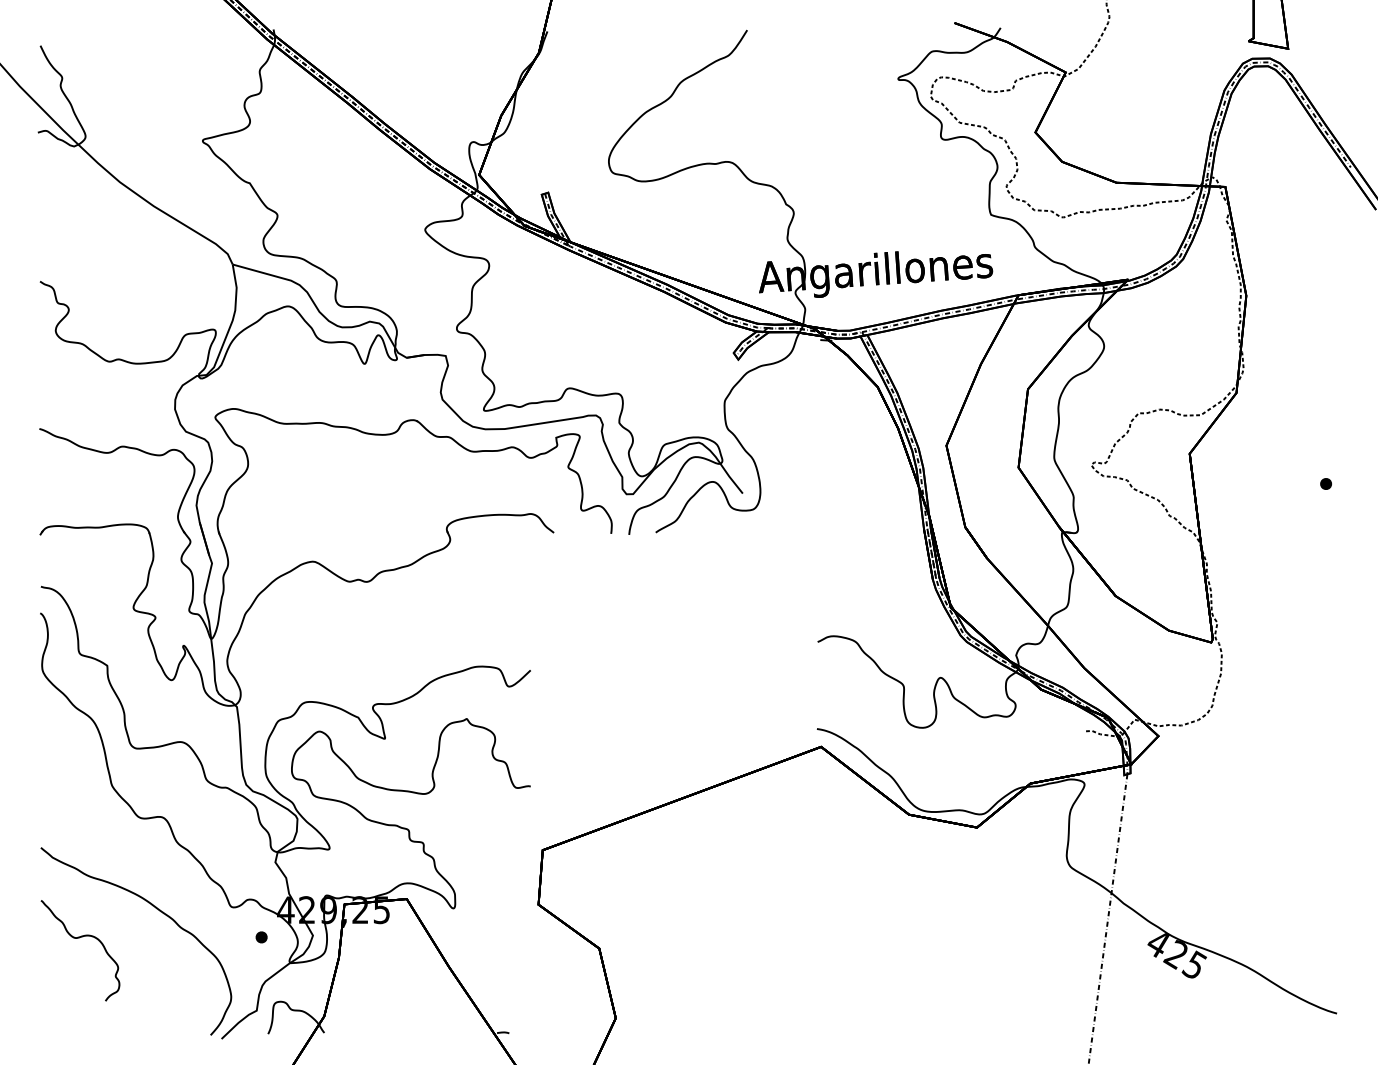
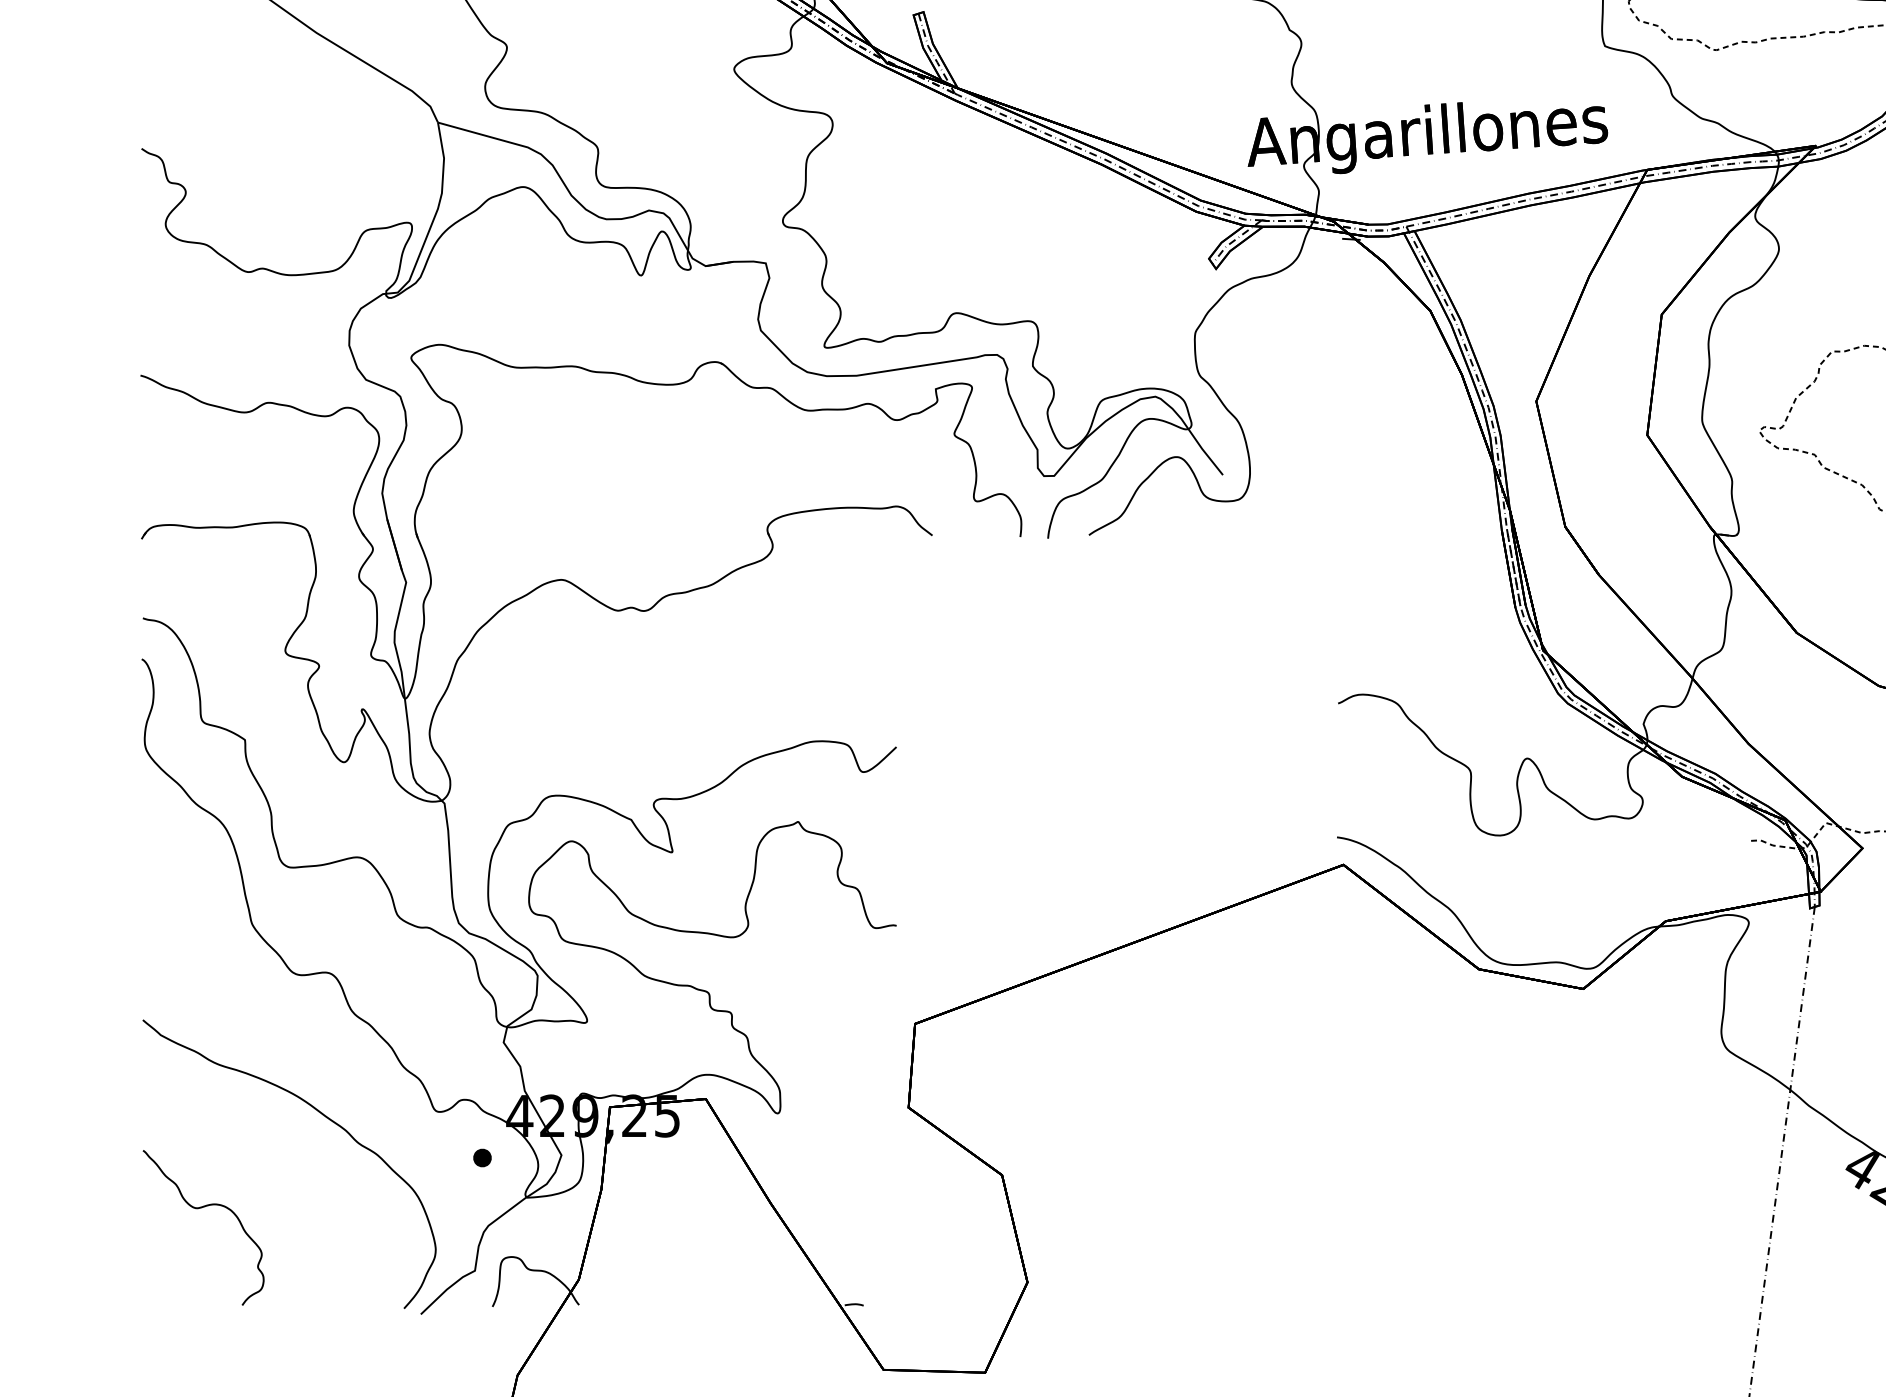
curve: (79, 938) -> (202, 1208), moved

